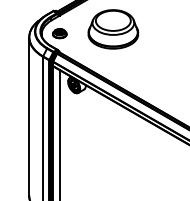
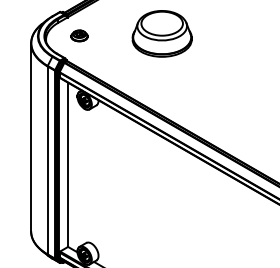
part: (112, 29) -> (161, 33), moved
part: (59, 33) -> (79, 35), moved

